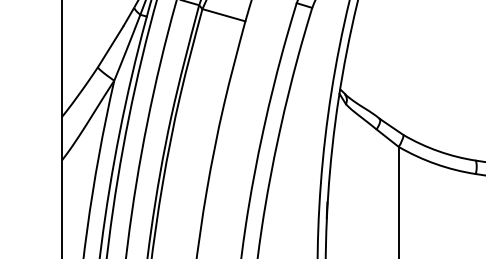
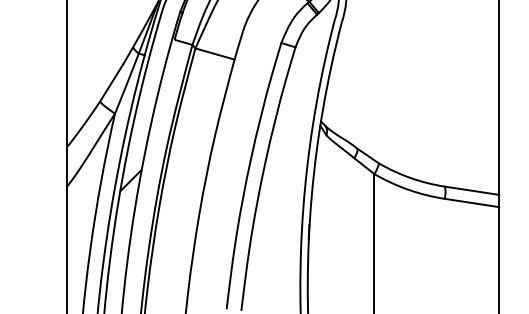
hatch: (131, 153) -> (130, 180), added

